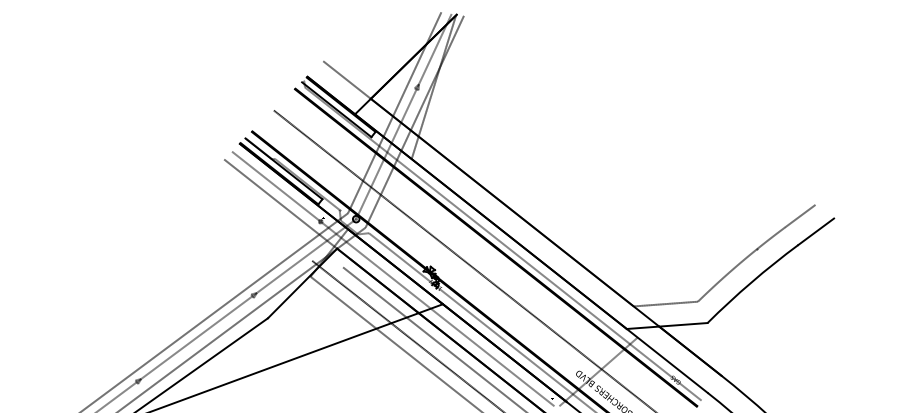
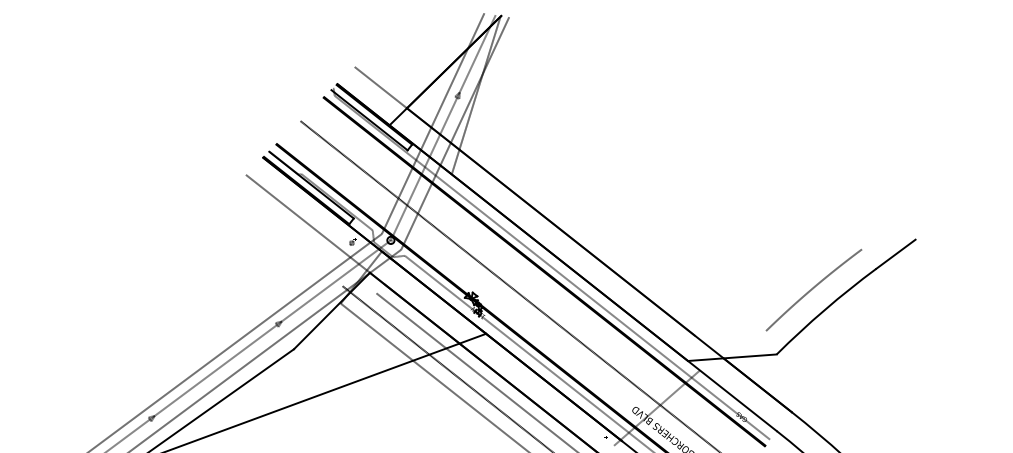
line: (800, 215) -> (878, 236), removed
line: (393, 278) -> (431, 305), removed
line: (665, 303) -> (730, 333), removed

